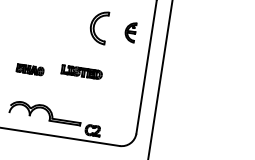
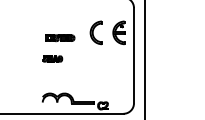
part: (129, 31) -> (118, 32), size x1.67
part: (30, 69) -> (52, 58), moved
part: (82, 72) -> (60, 38), moved

